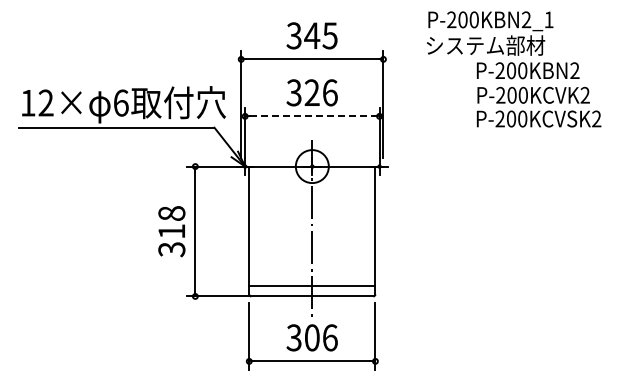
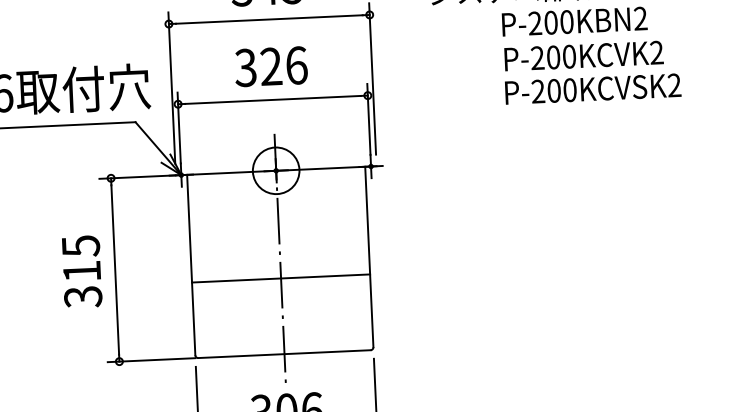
line: (312, 116) -> (273, 100), dashed -> solid
text: (171, 213) -> (80, 246), 318 -> 315
line: (312, 285) -> (281, 277), moved

